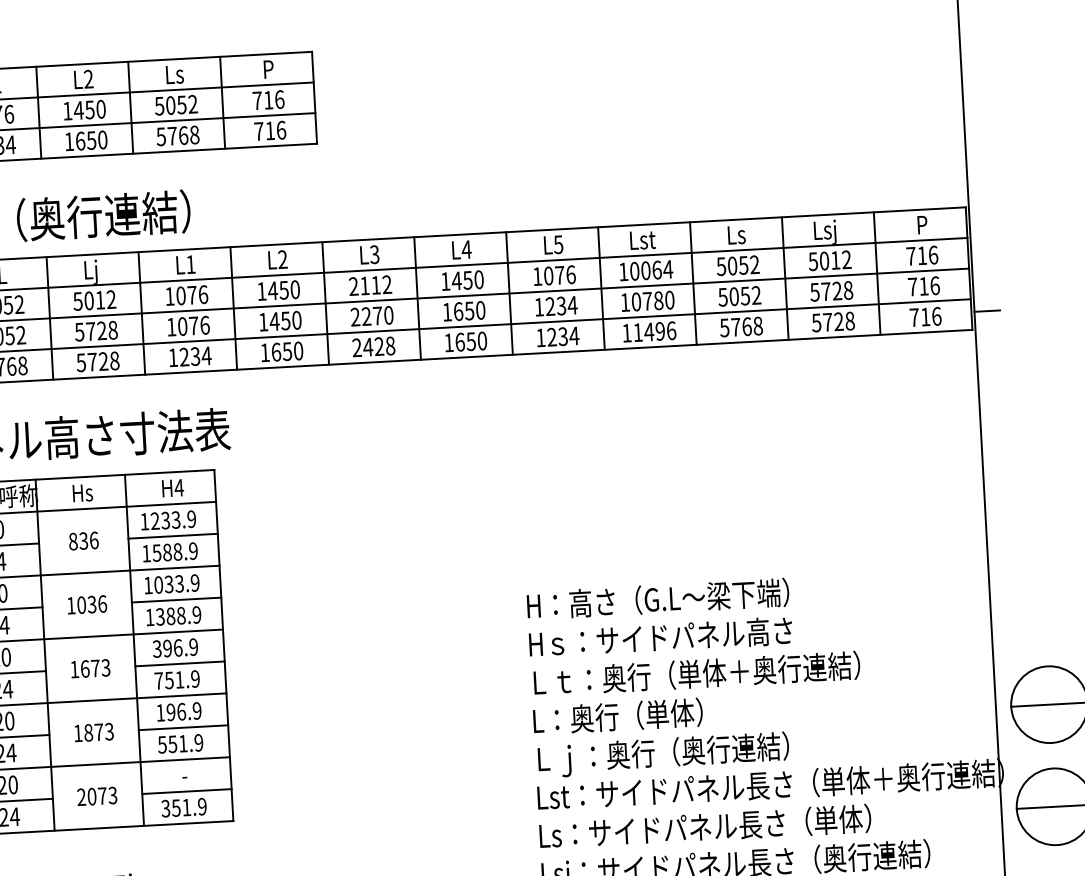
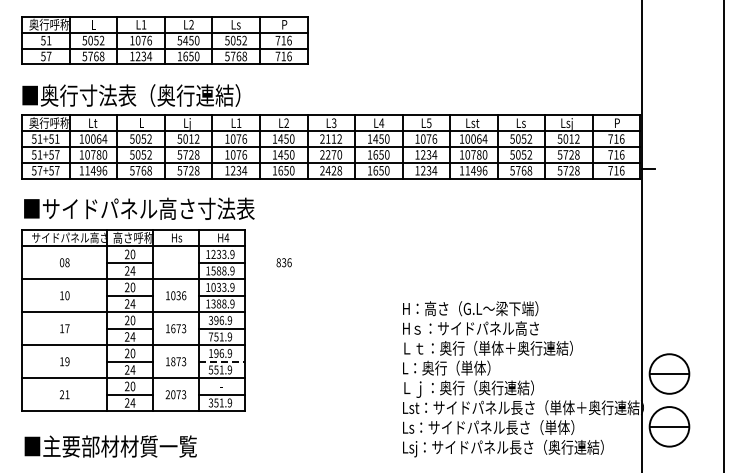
text: (66, 110) -> (179, 40), 1450 -> 5450
text: (82, 540) -> (283, 262), moved
line: (183, 727) -> (222, 361), solid -> dashed

